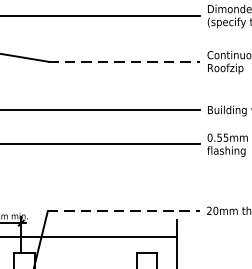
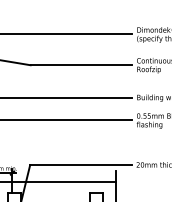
line: (124, 62) -> (81, 65), dashed -> solid
line: (123, 211) -> (80, 165), dashed -> solid

